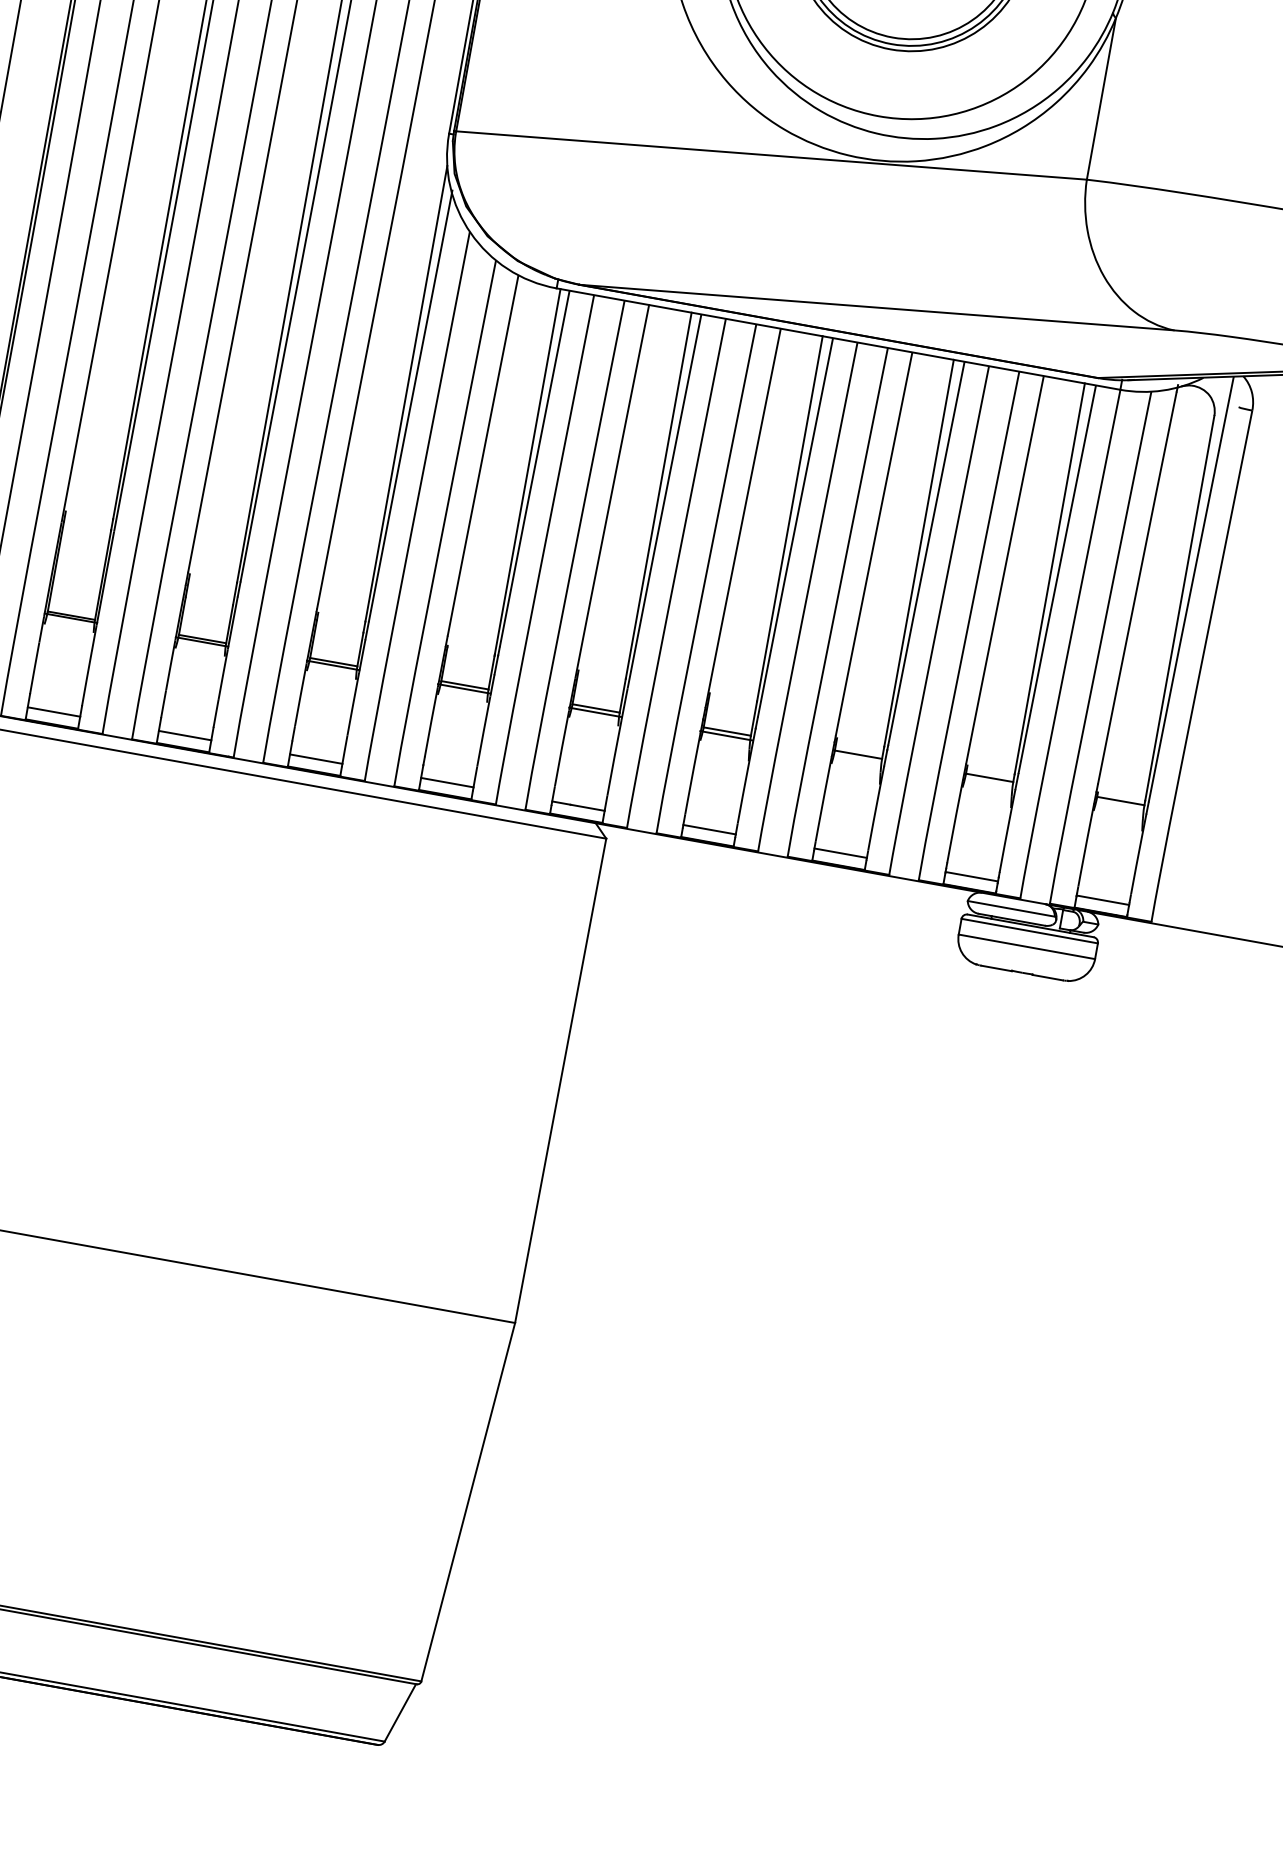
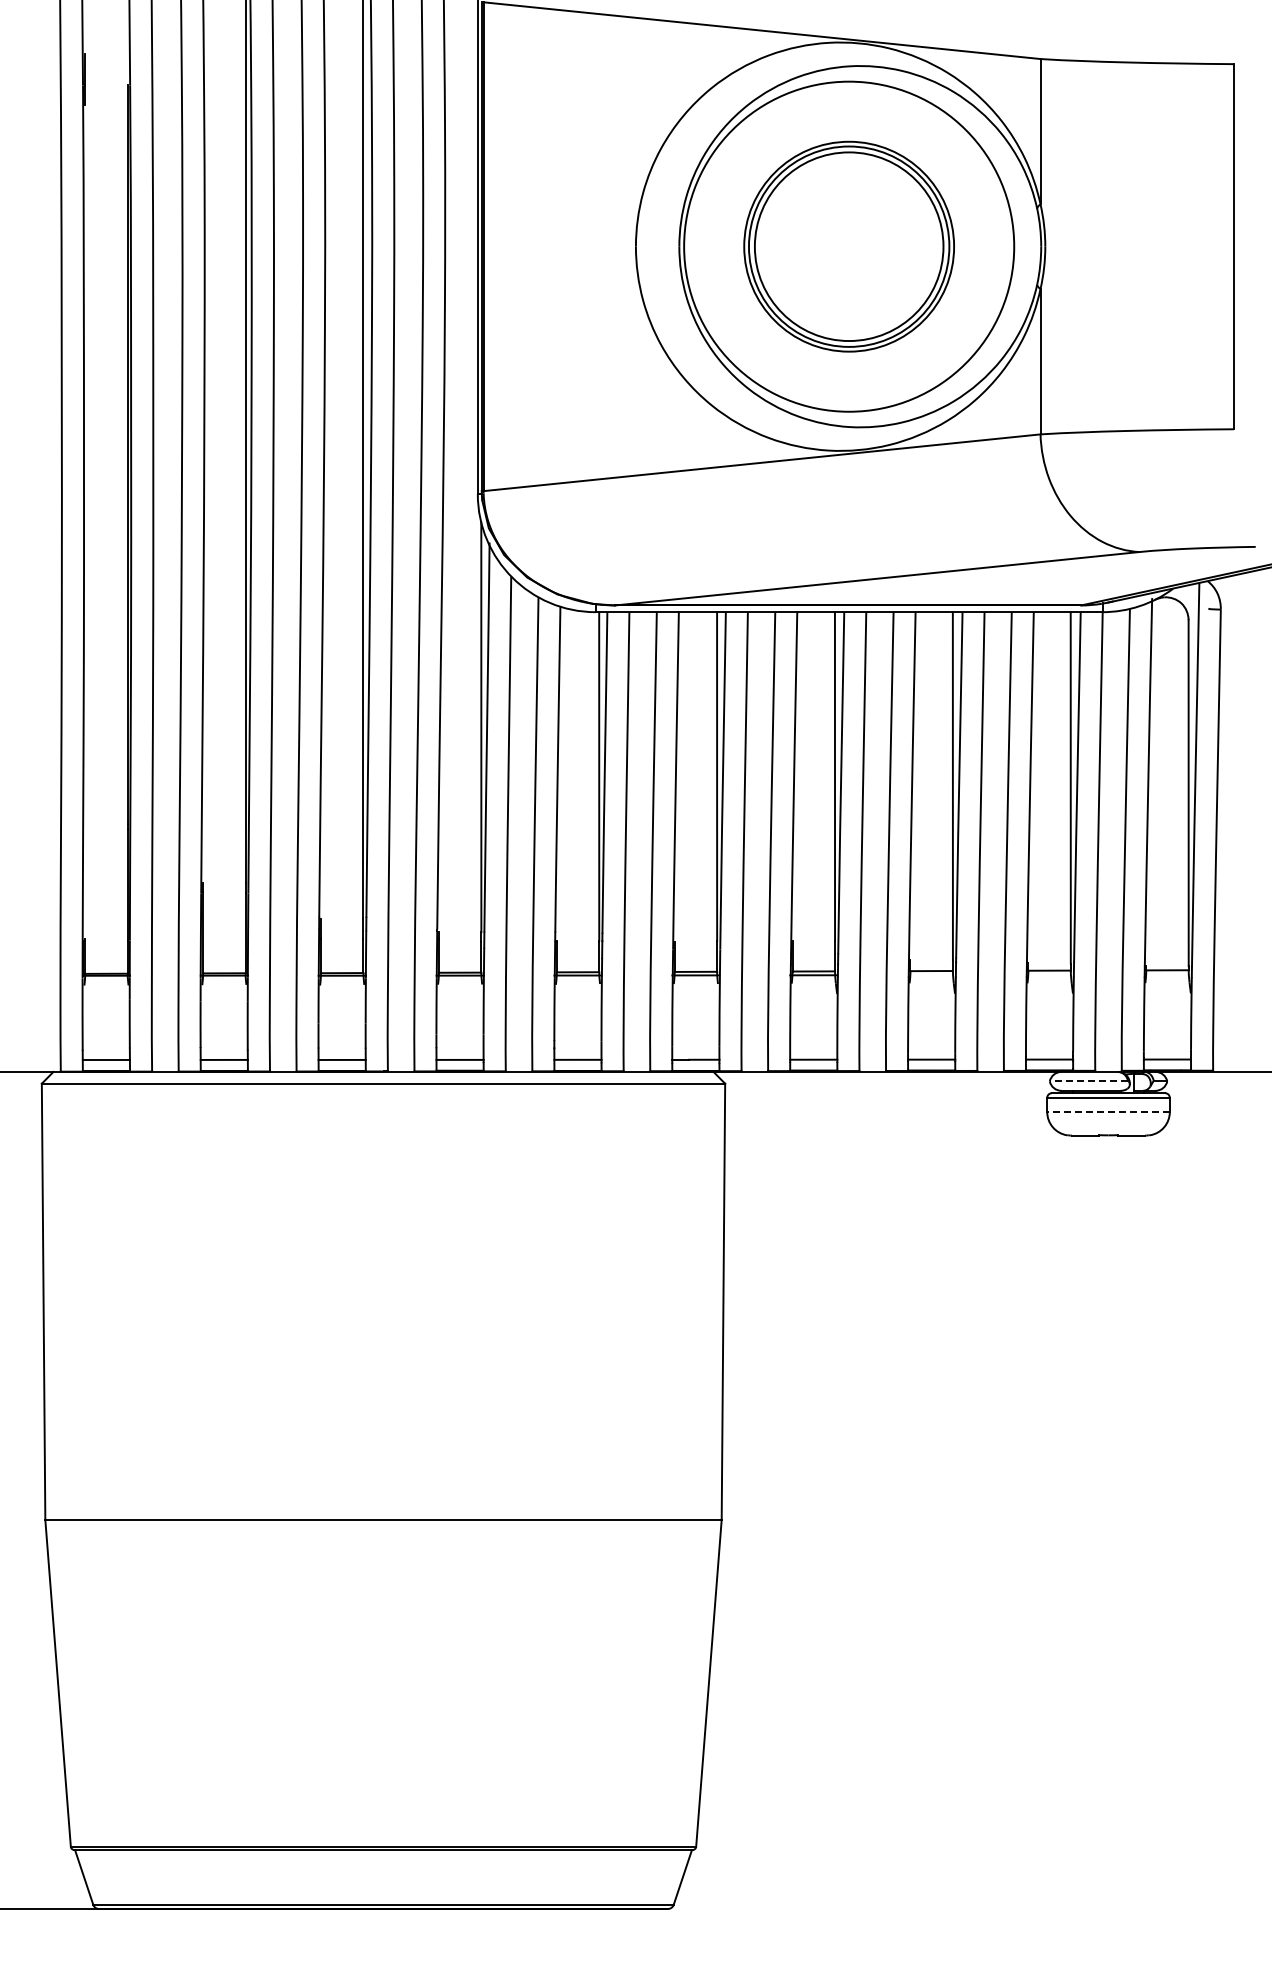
line: (1010, 908) -> (1088, 1081), solid -> dashed
line: (1026, 947) -> (1108, 1112), solid -> dashed

